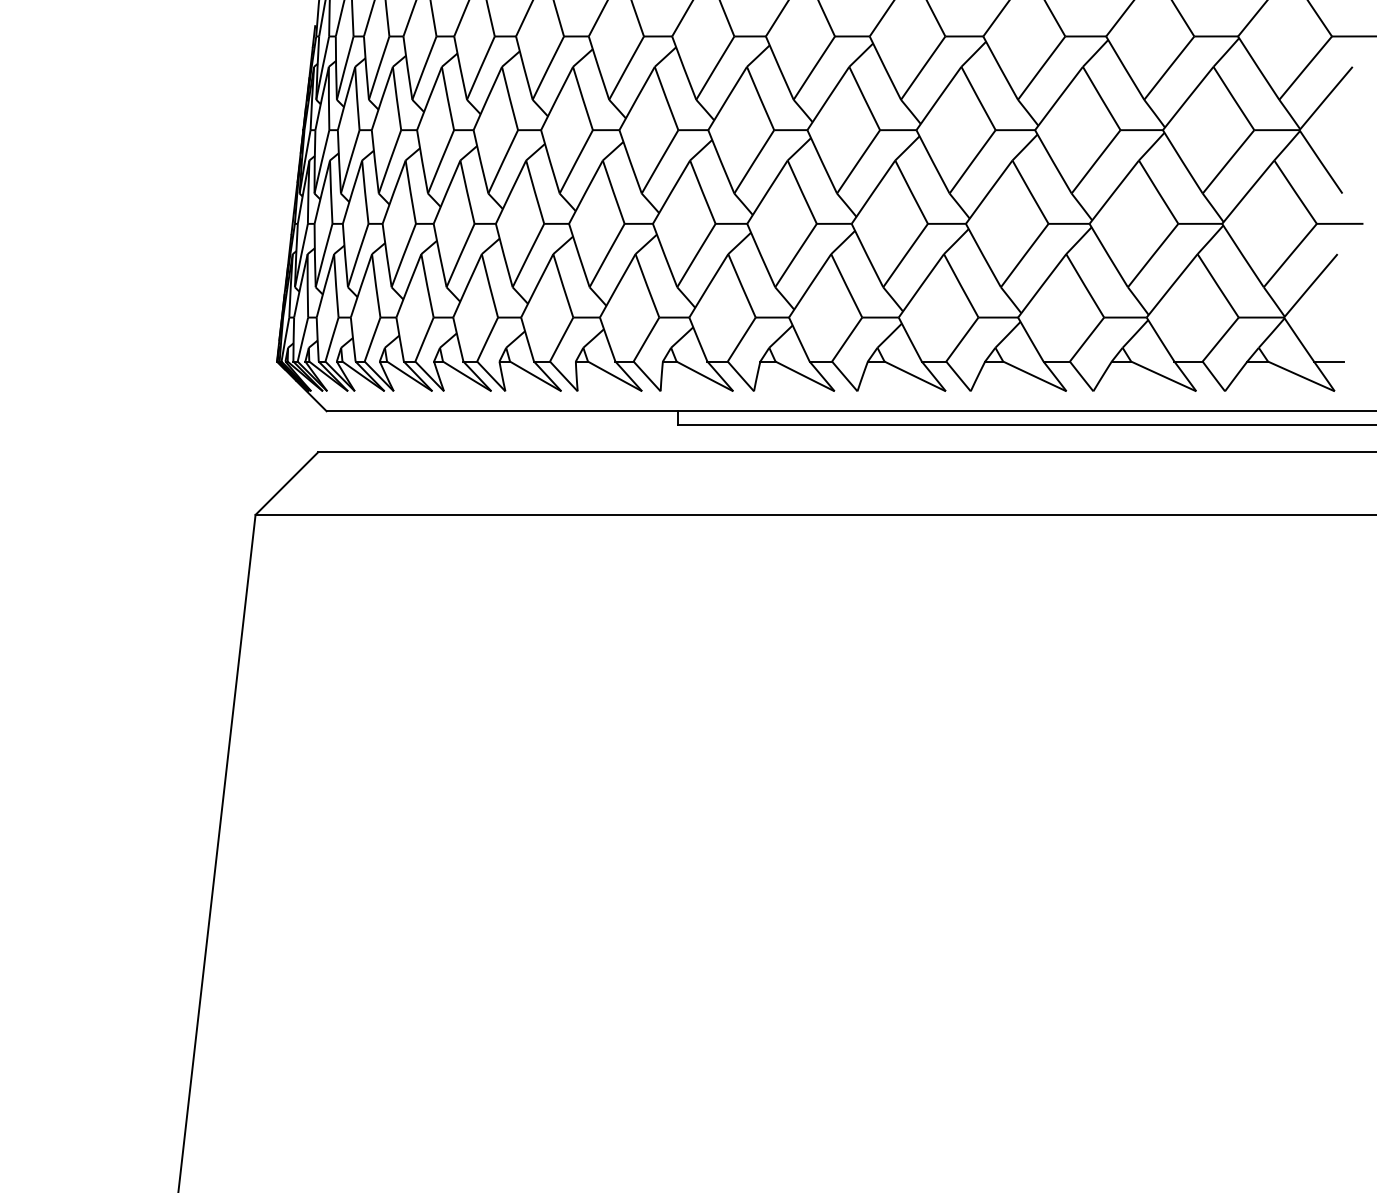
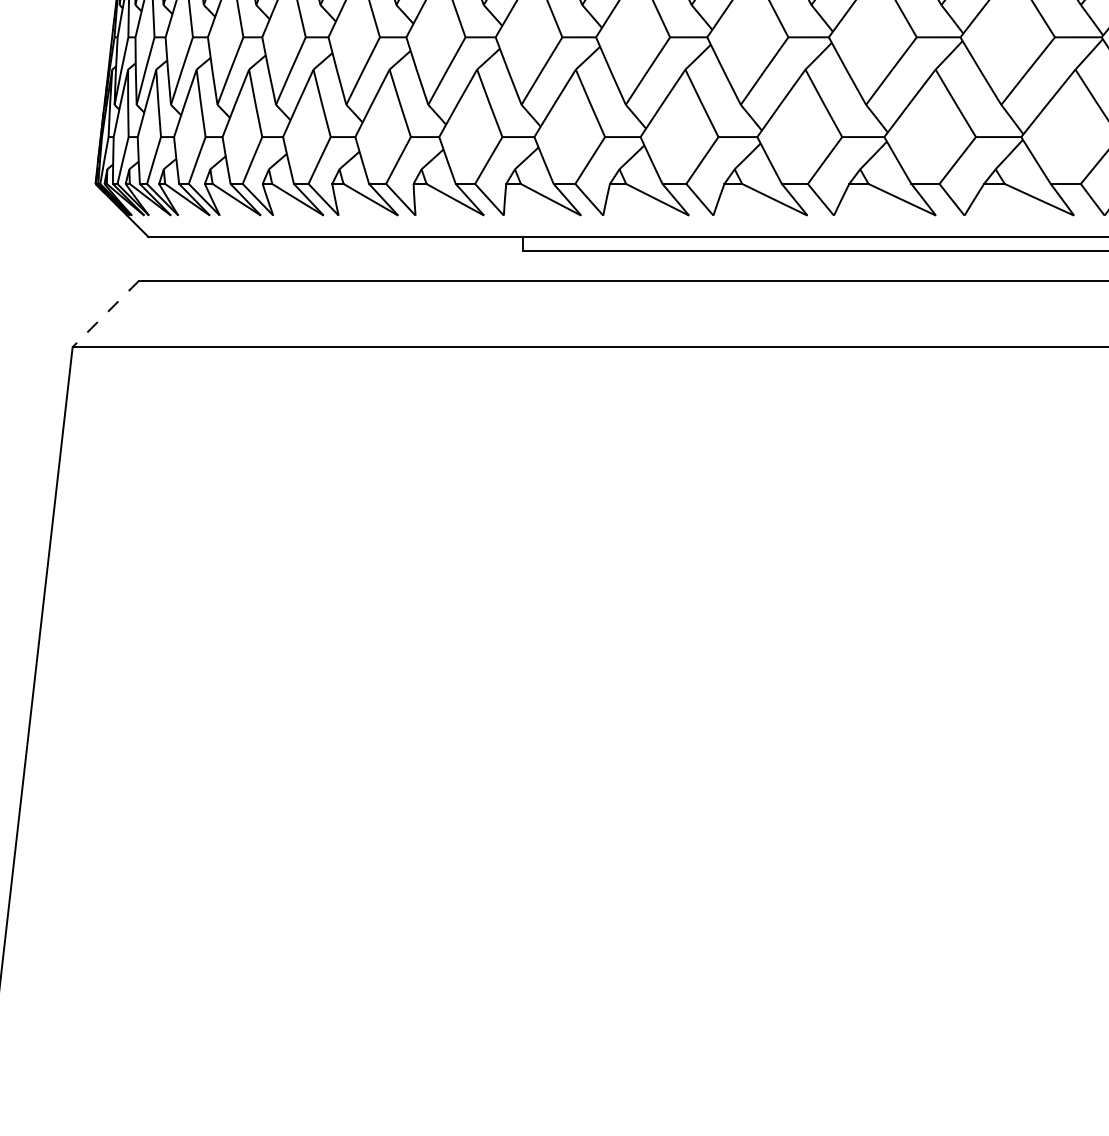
line: (286, 484) -> (105, 314), solid -> dashed

